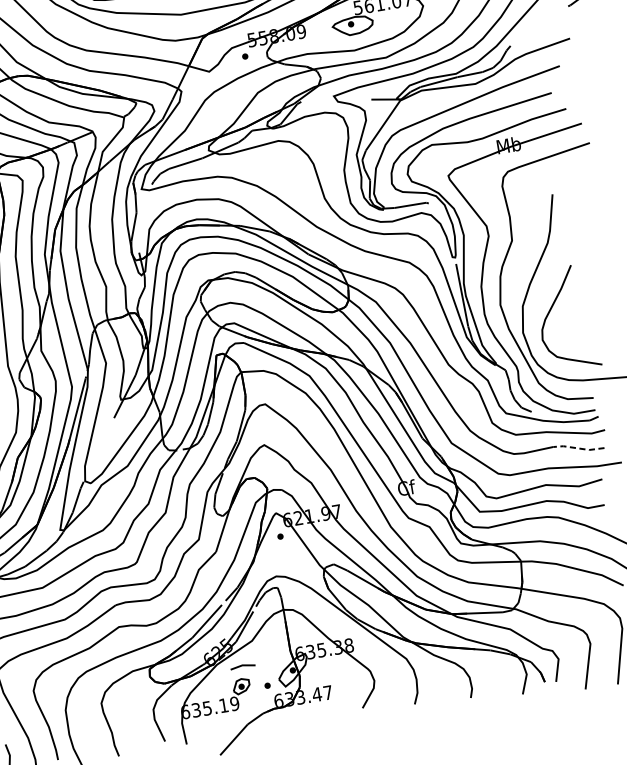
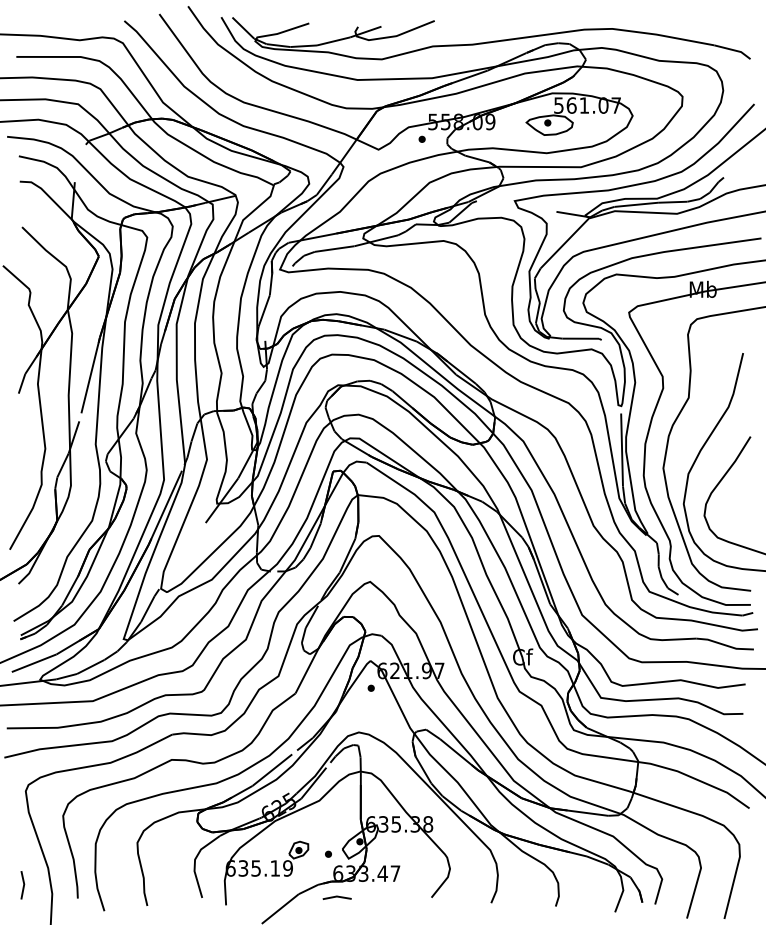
line: (578, 448) -> (724, 645), dashed -> solid
line: (242, 666) -> (336, 897), moved

